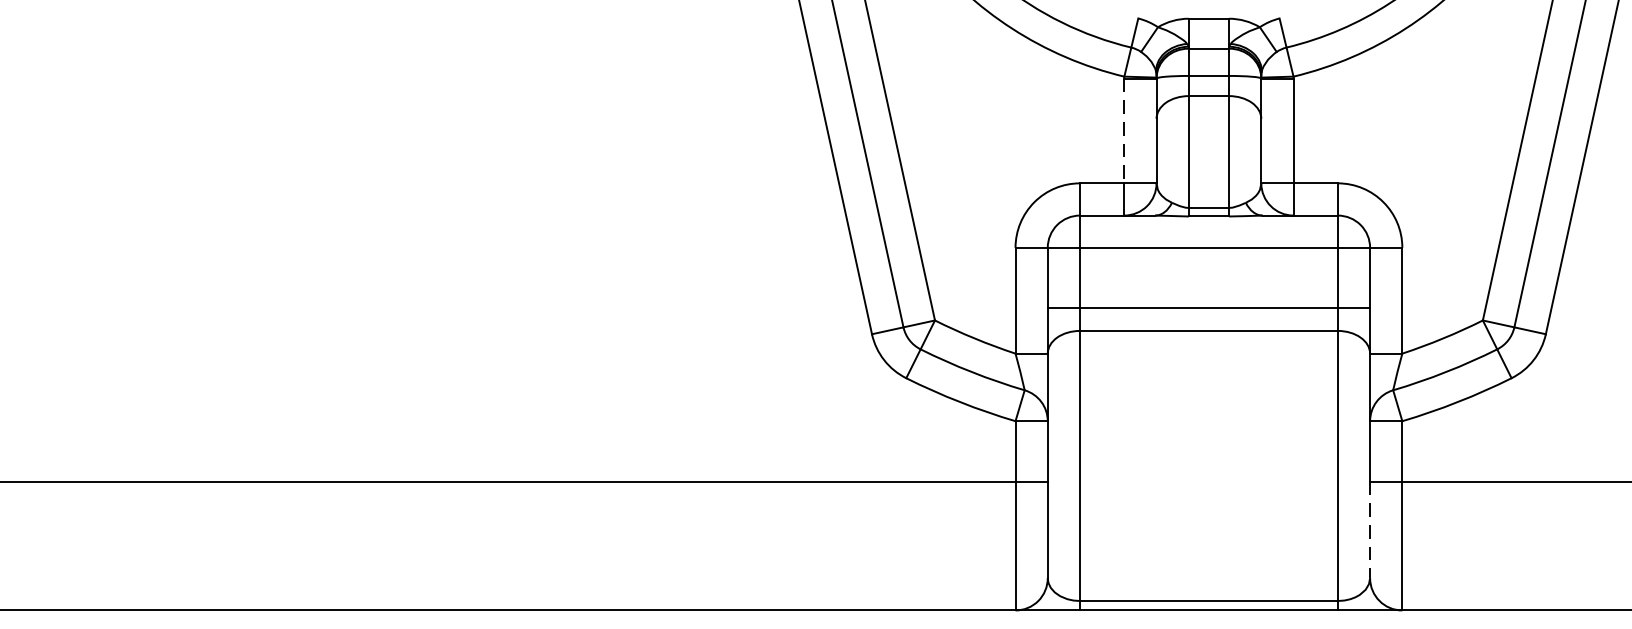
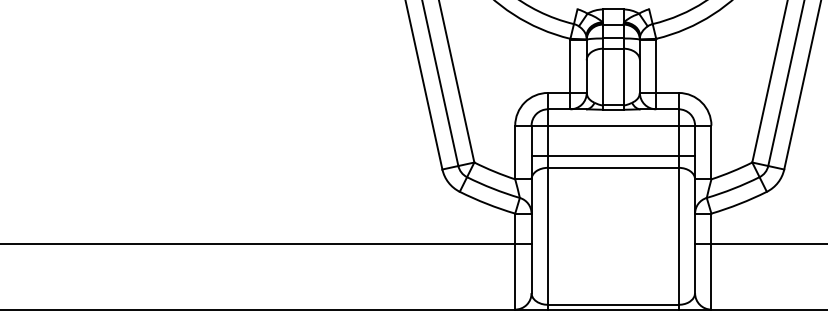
line: (1124, 131) -> (570, 66), dashed -> solid
line: (1370, 529) -> (695, 268), dashed -> solid

